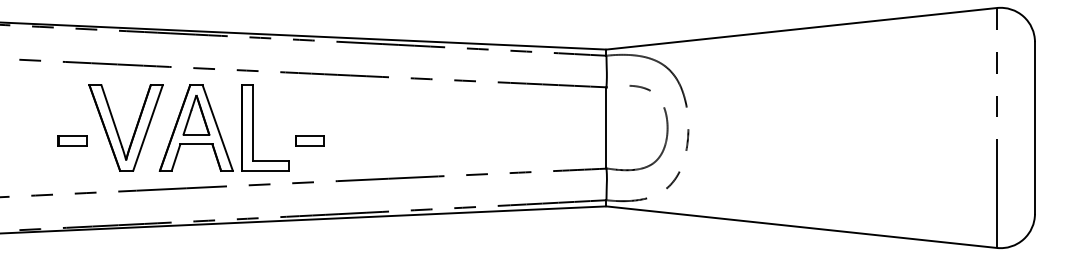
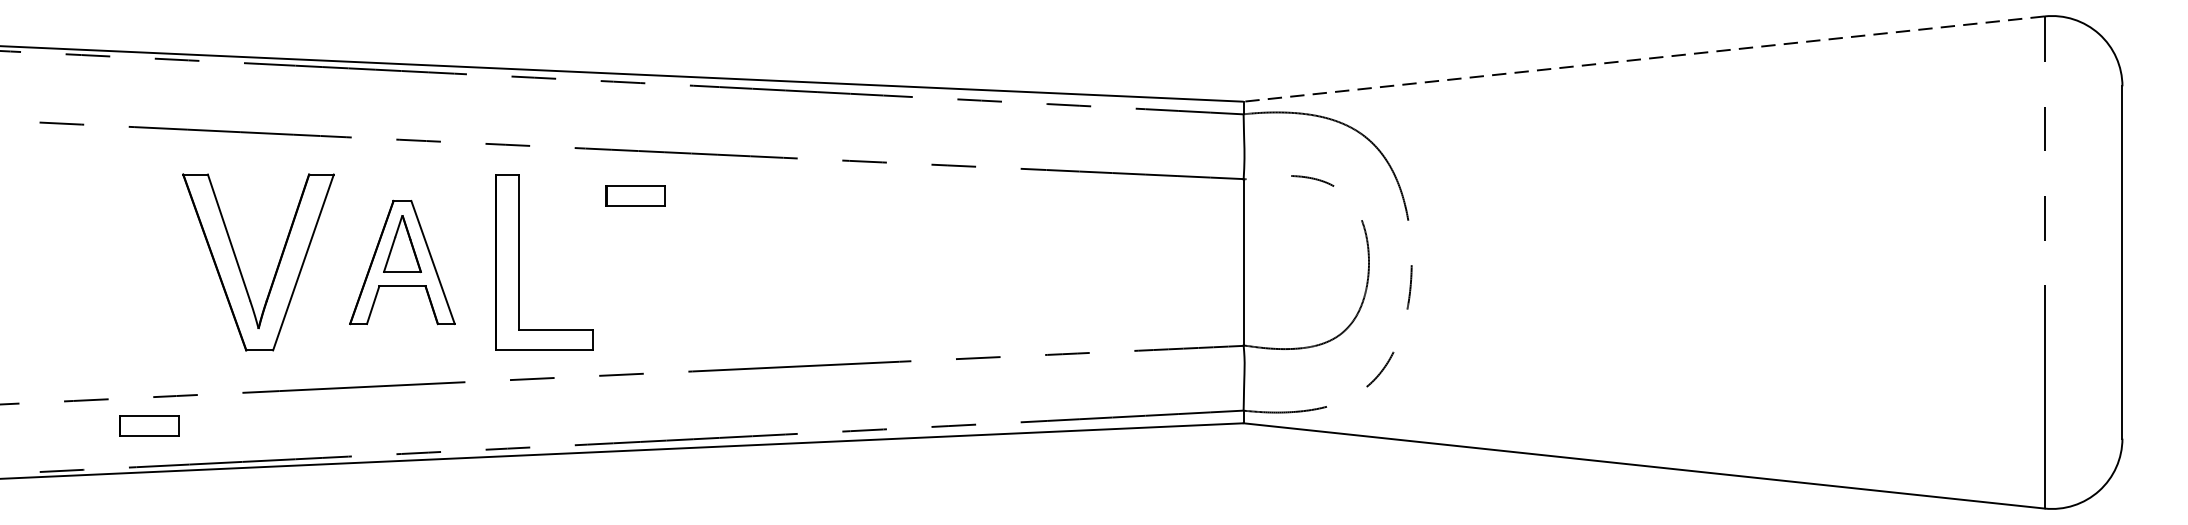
line: (801, 28) -> (1643, 58), solid -> dashed
part: (195, 127) -> (400, 261), size x0.7
part: (72, 140) -> (148, 425), moved
part: (309, 140) -> (634, 195), moved

